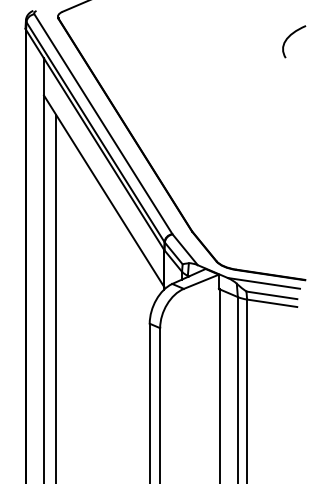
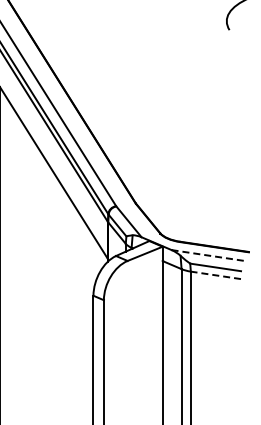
line: (263, 283) -> (207, 255), solid -> dashed
line: (271, 303) -> (215, 275), solid -> dashed

